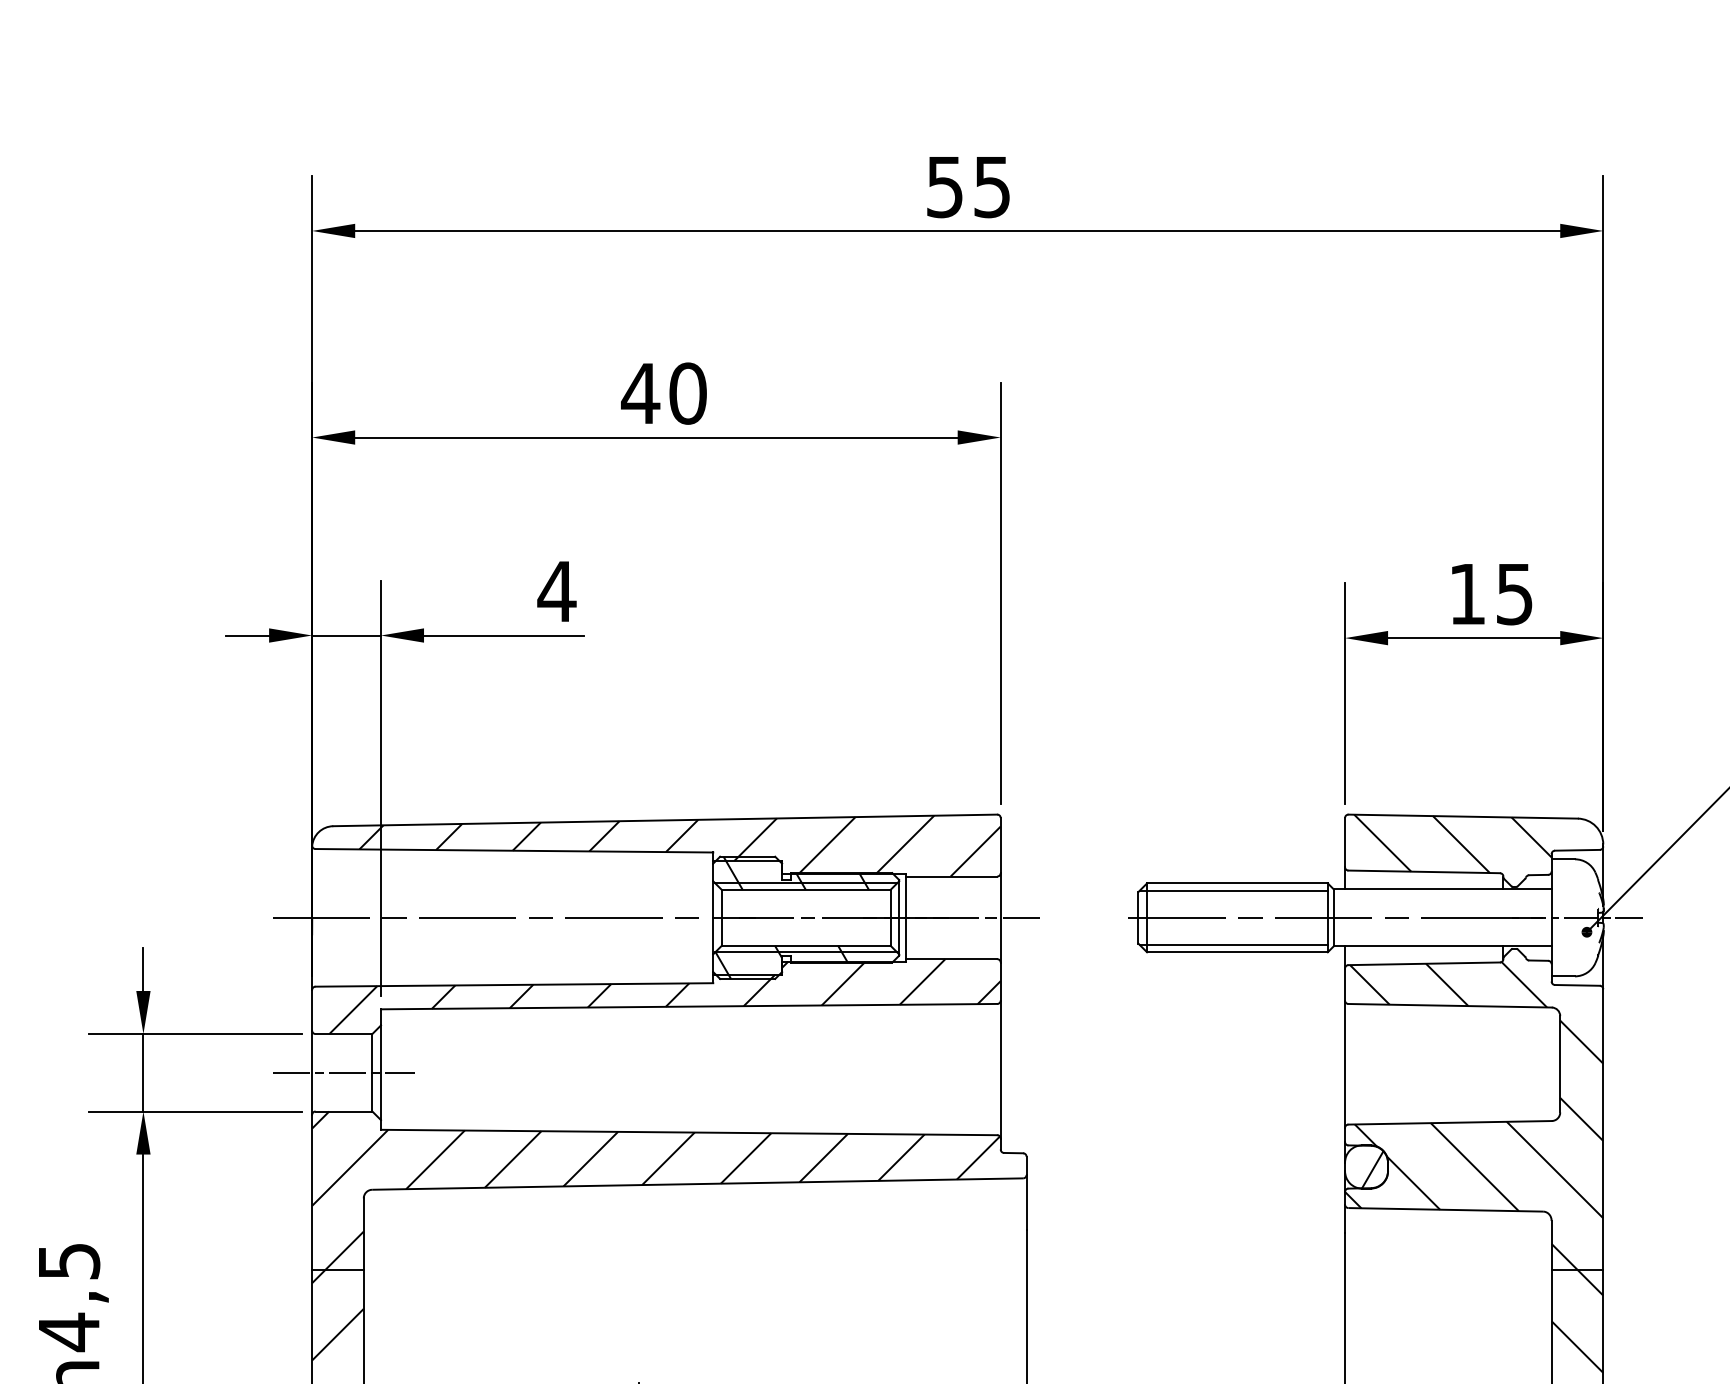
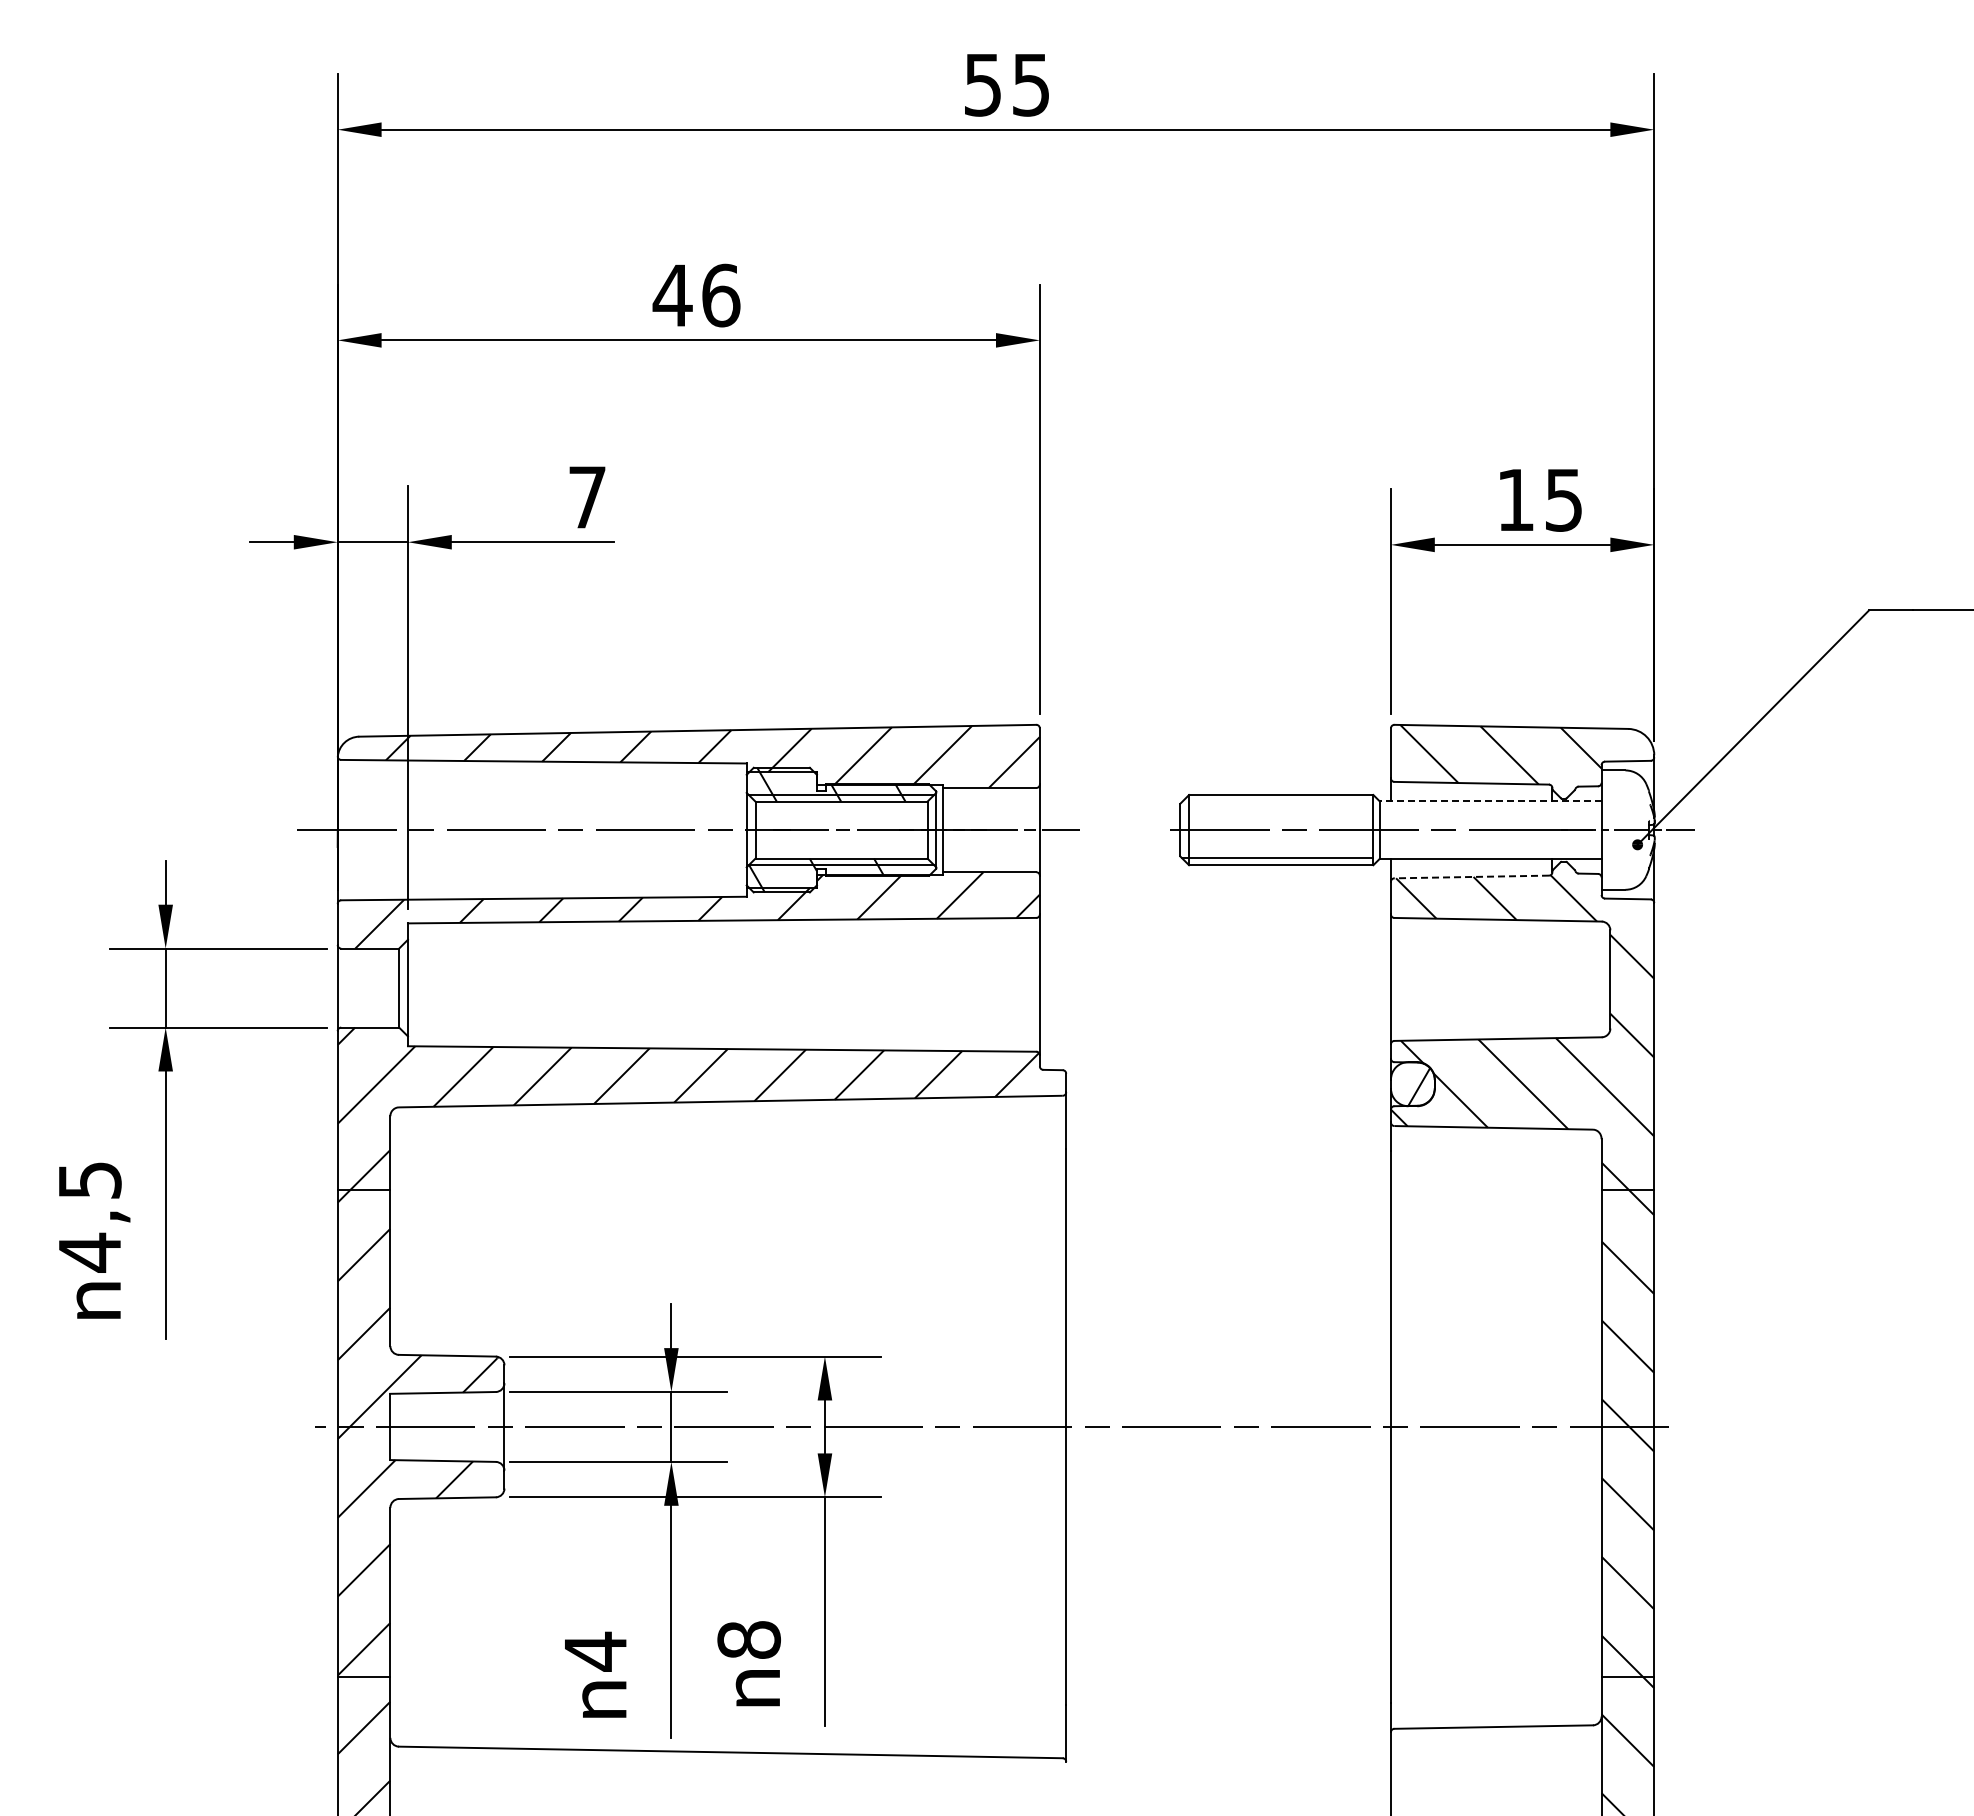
text: (688, 393) -> (721, 295), 40 -> 46
text: (557, 591) -> (587, 497), 4 -> 7
line: (1442, 889) -> (1490, 801), solid -> dashed
line: (1233, 890) -> (1277, 802), removed
line: (1424, 963) -> (1471, 876), solid -> dashed
line: (344, 1073) -> (370, 988), removed

